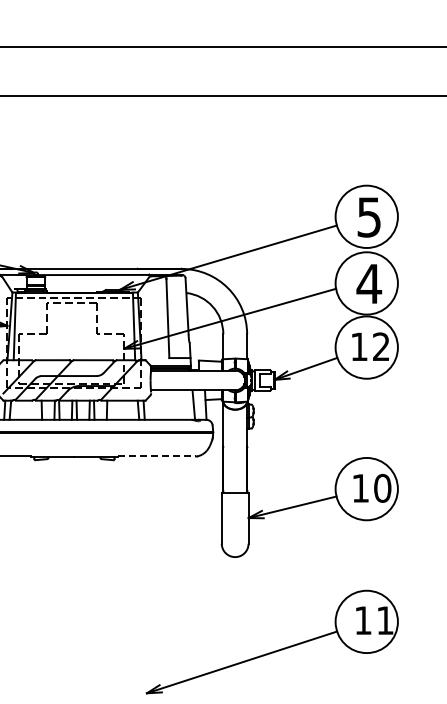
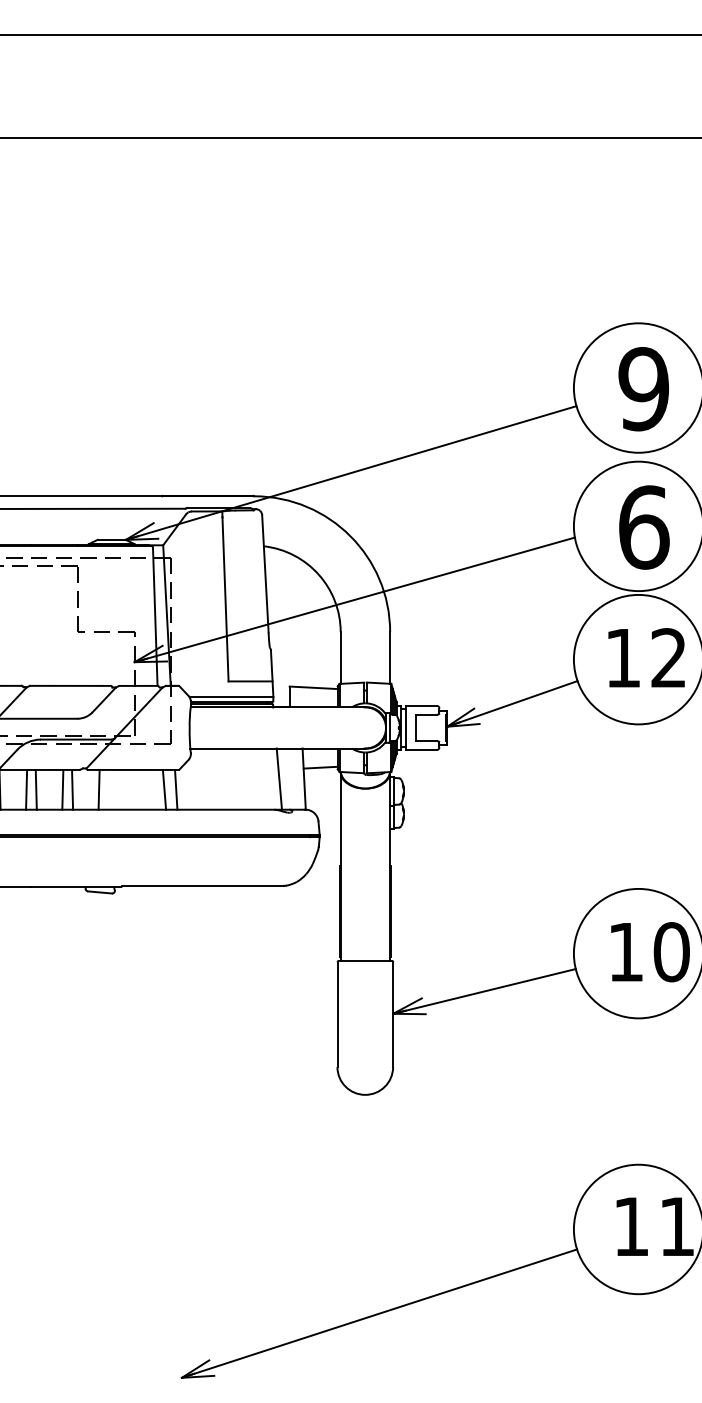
text: (369, 217) -> (644, 389), 5 -> 9
text: (369, 283) -> (644, 526), 4 -> 6
line: (157, 456) -> (203, 885), dashed -> solid

